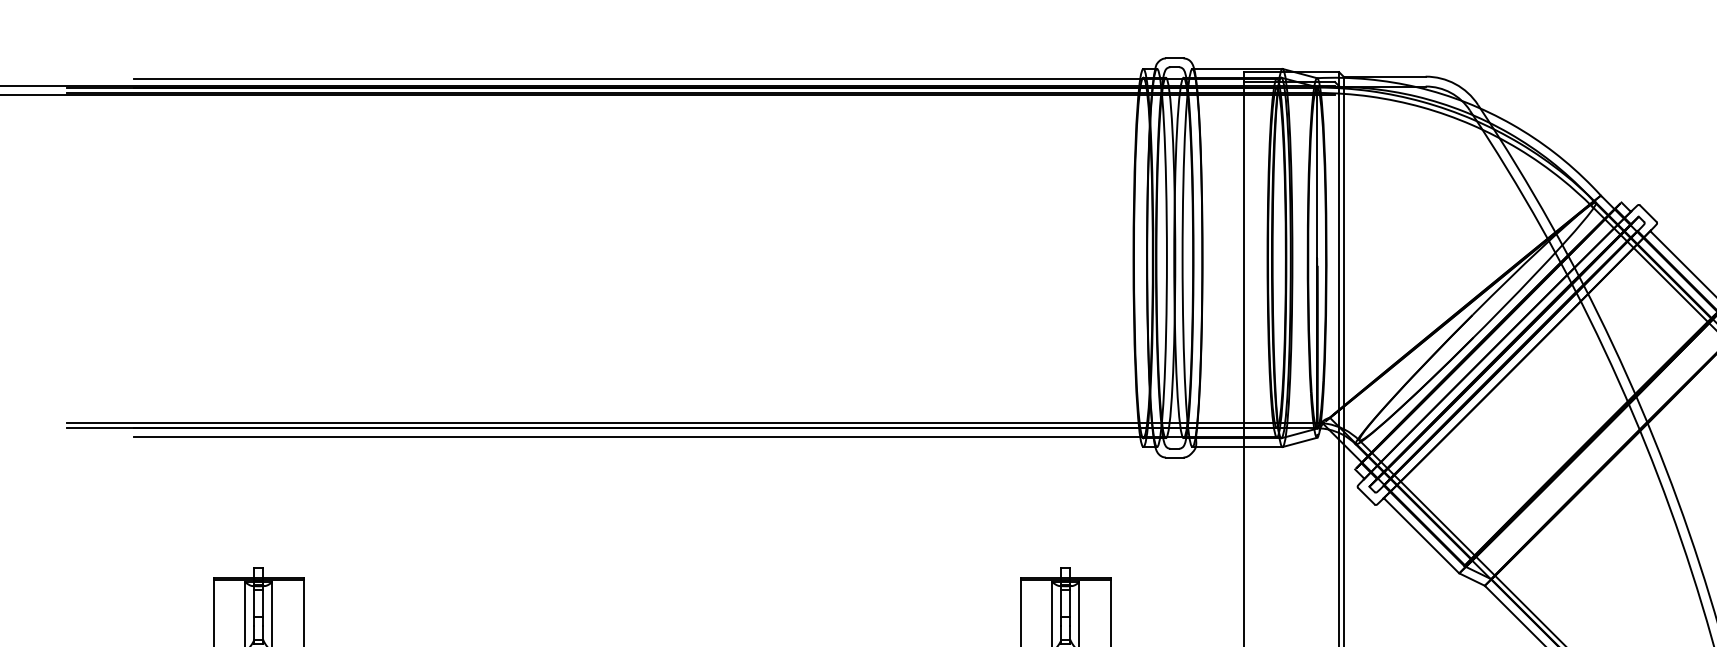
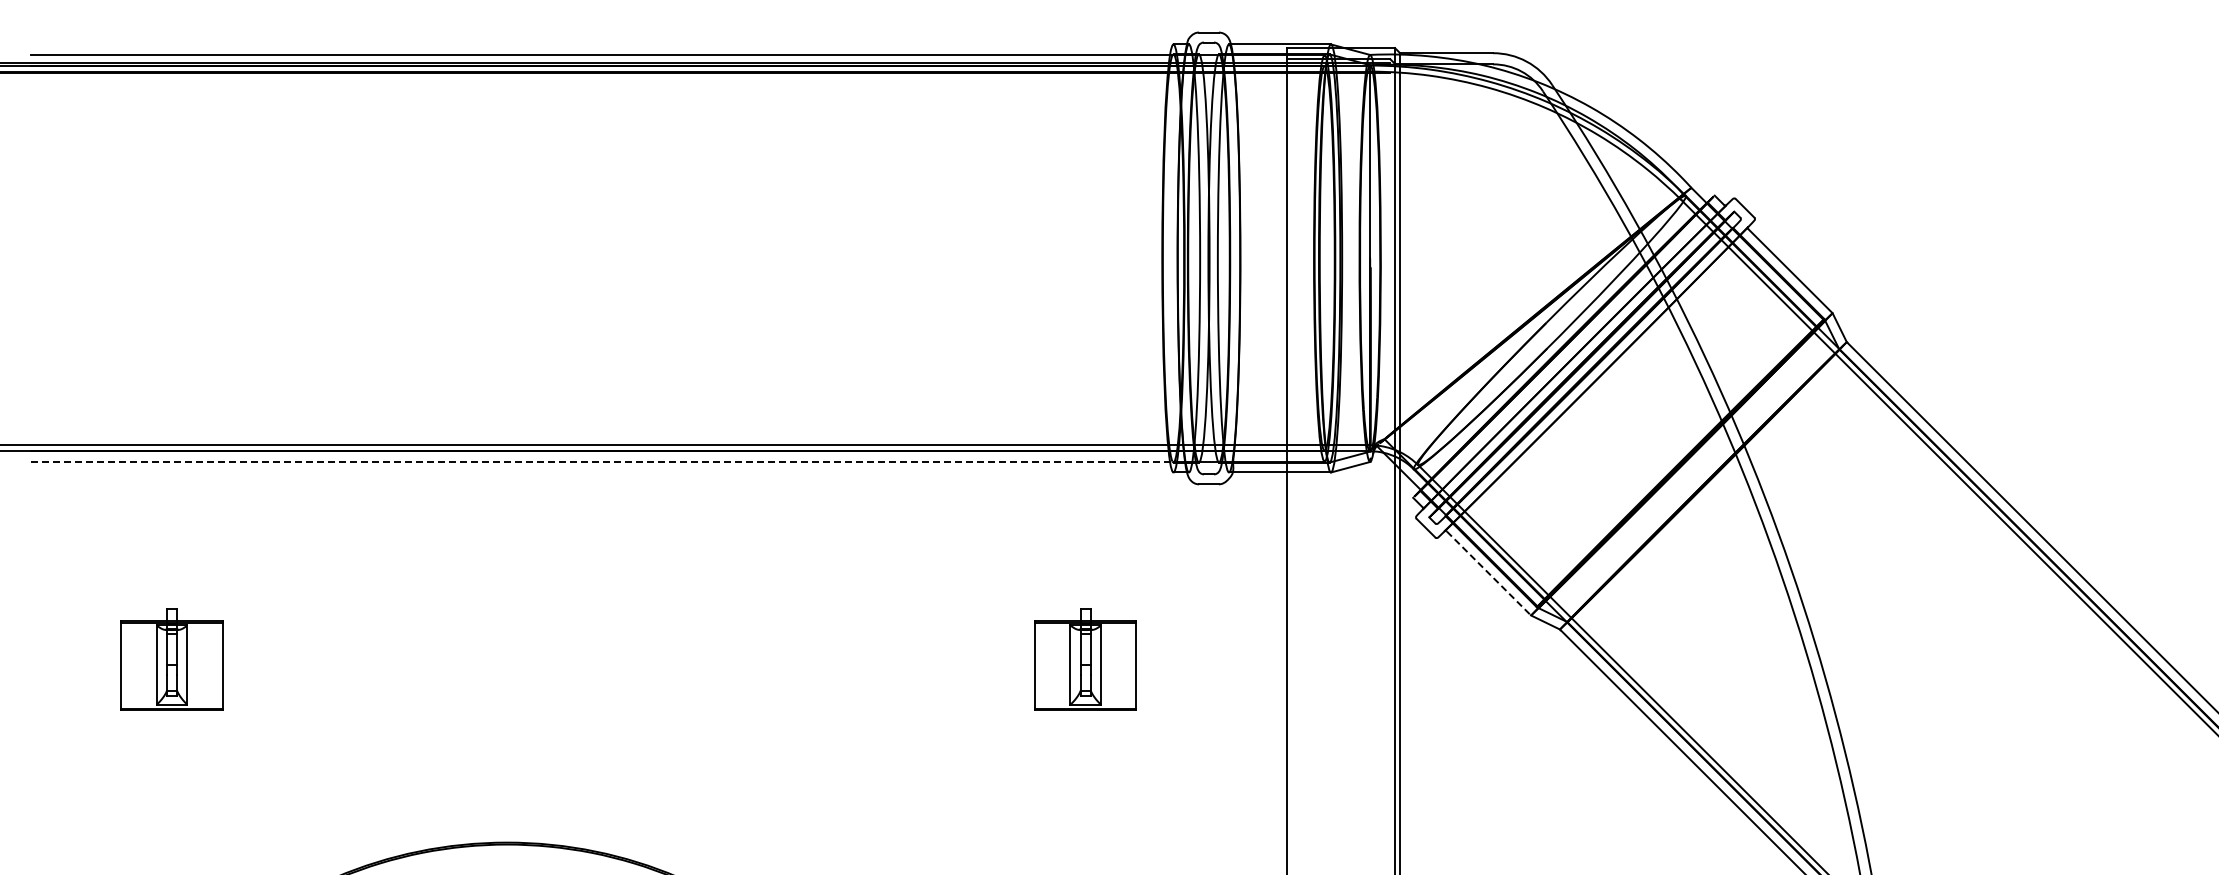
line: (638, 437) -> (602, 461), solid -> dashed
line: (1422, 536) -> (1489, 573), solid -> dashed

